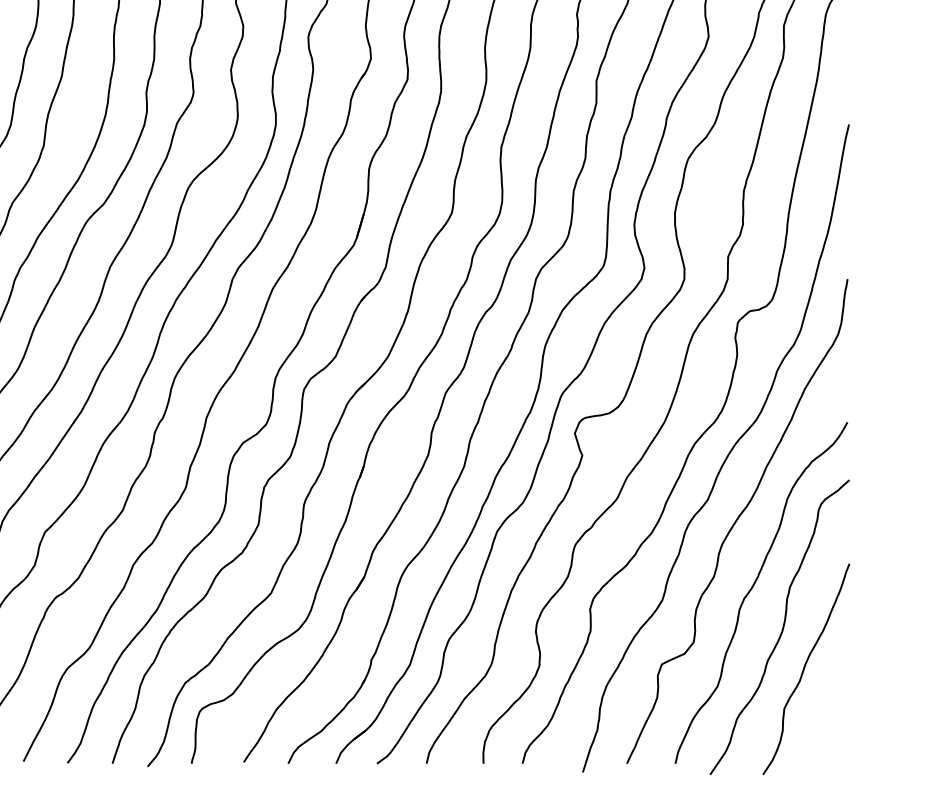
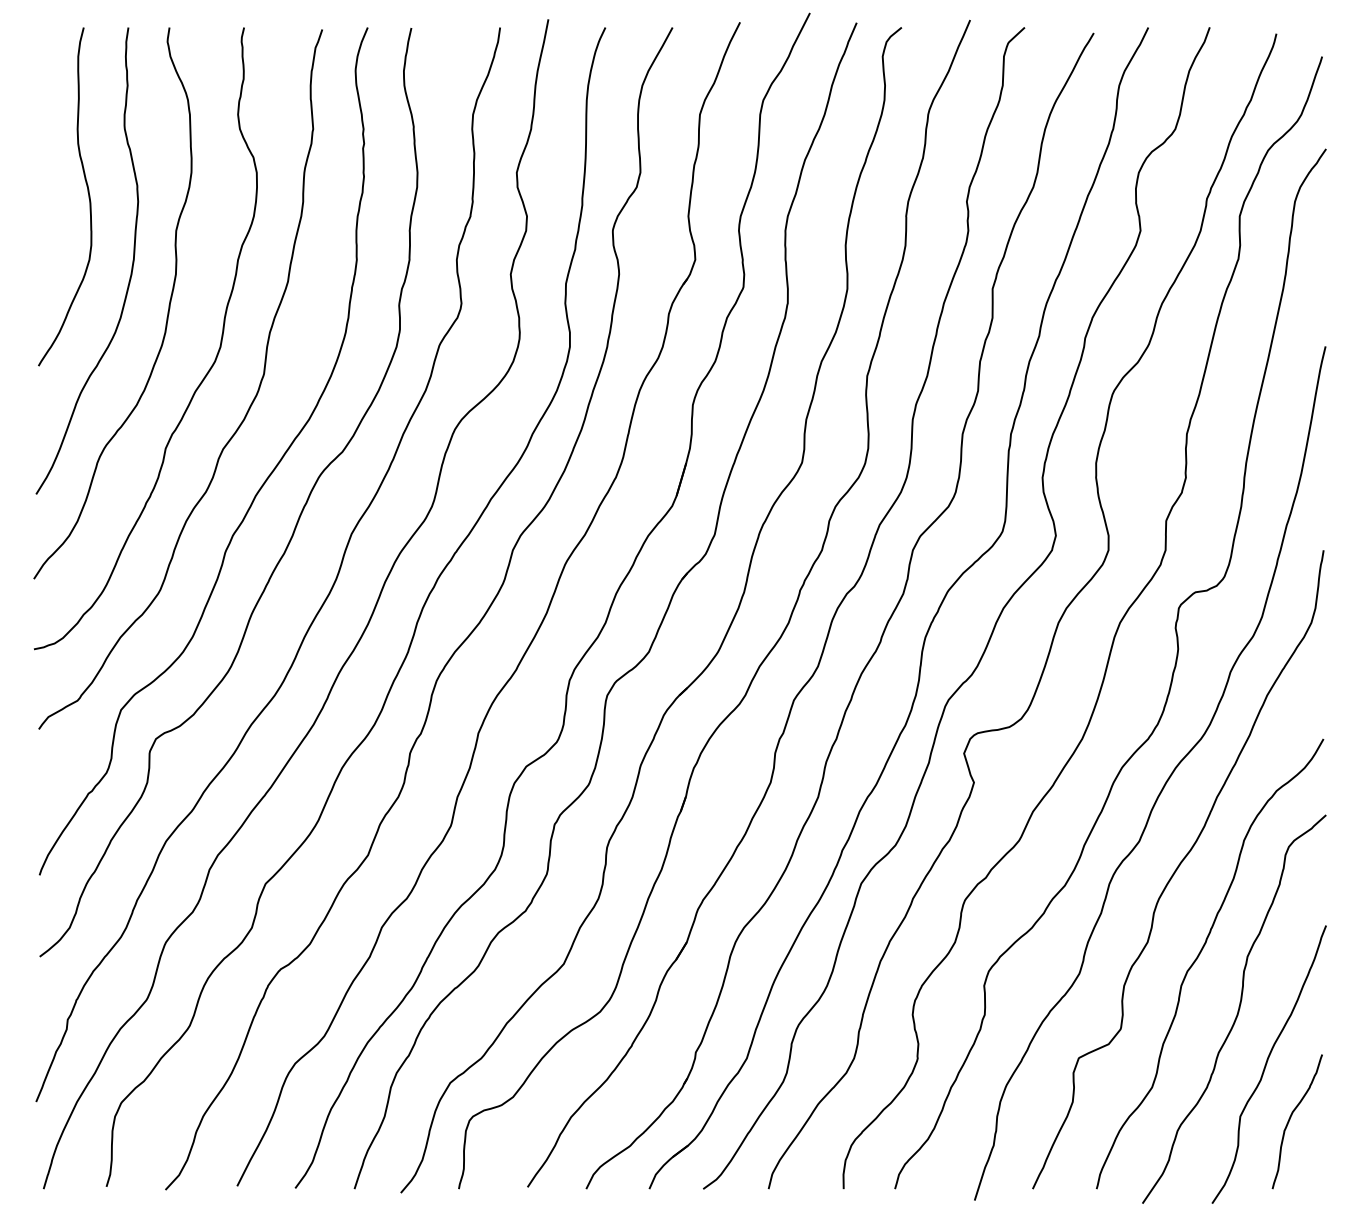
curve: (822, 710) -> (1290, 1119), added

